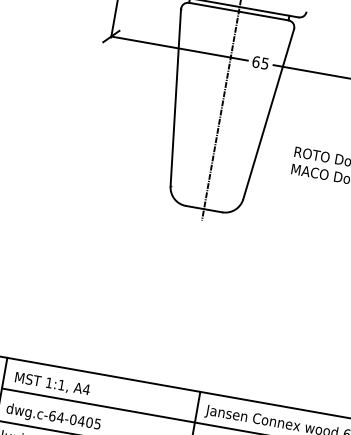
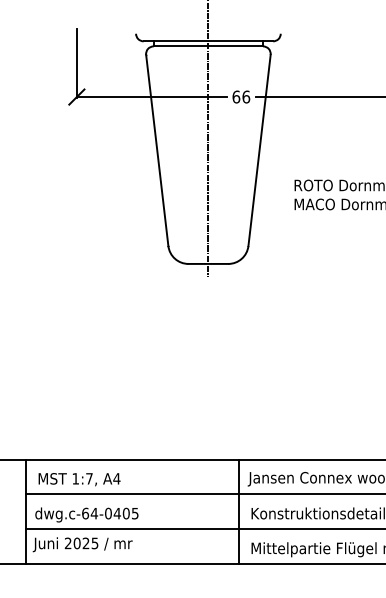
text: (265, 63) -> (246, 96), 65 -> 66
text: (61, 384) -> (89, 478), 1:1, -> 1:7,

